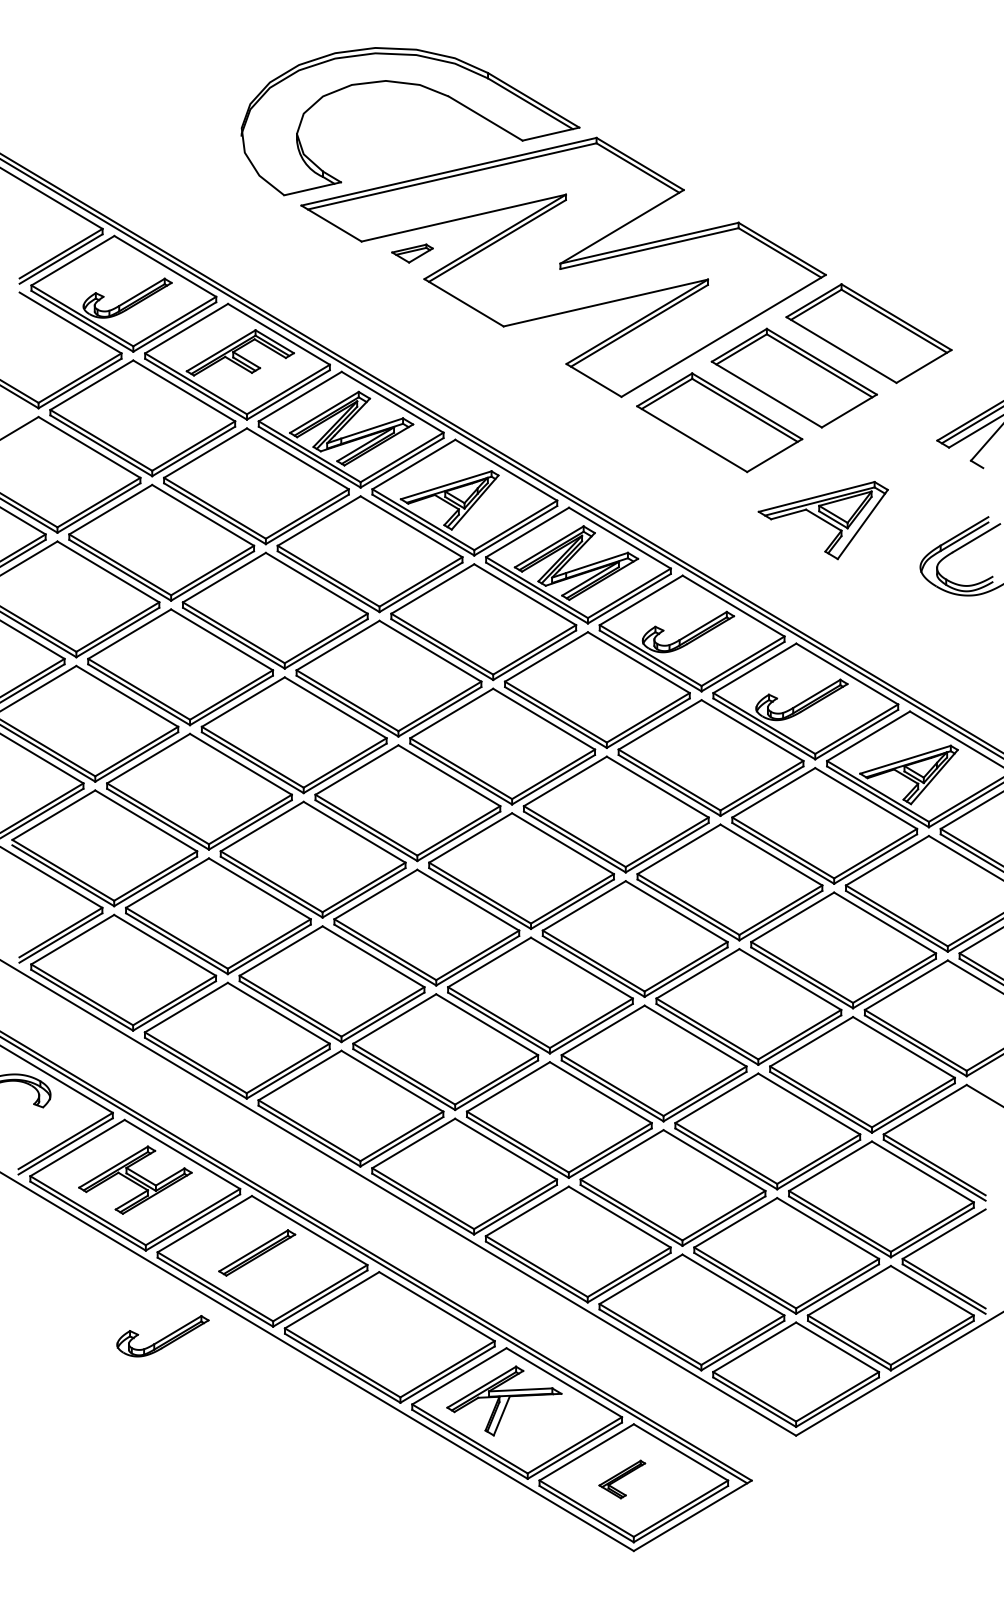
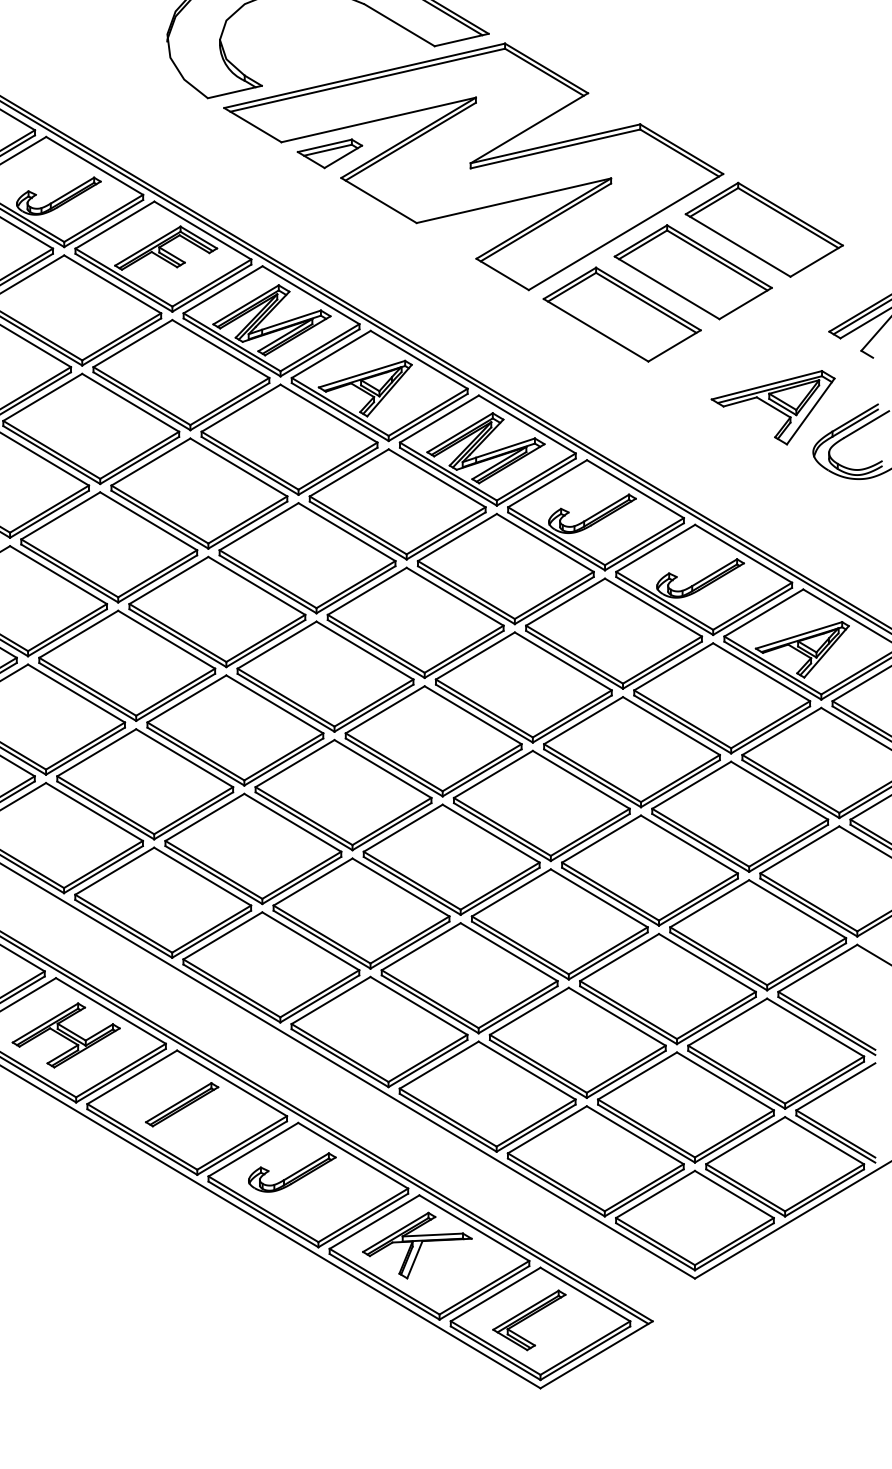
part: (412, 253) -> (329, 153), size x1.67
part: (822, 520) -> (772, 407), moved
part: (162, 1336) -> (291, 1172), moved
part: (622, 1479) -> (529, 1320), size x1.67

